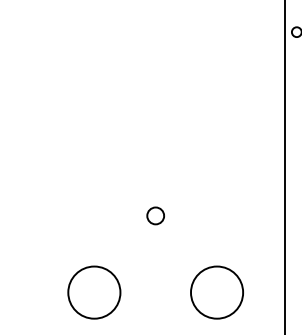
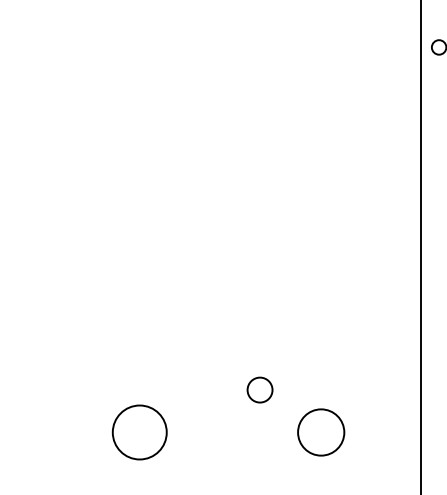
circle: (155, 215) -> (259, 389), moved
circle: (94, 292) -> (139, 432), size x0.7
circle: (217, 292) -> (321, 432), size x0.6

